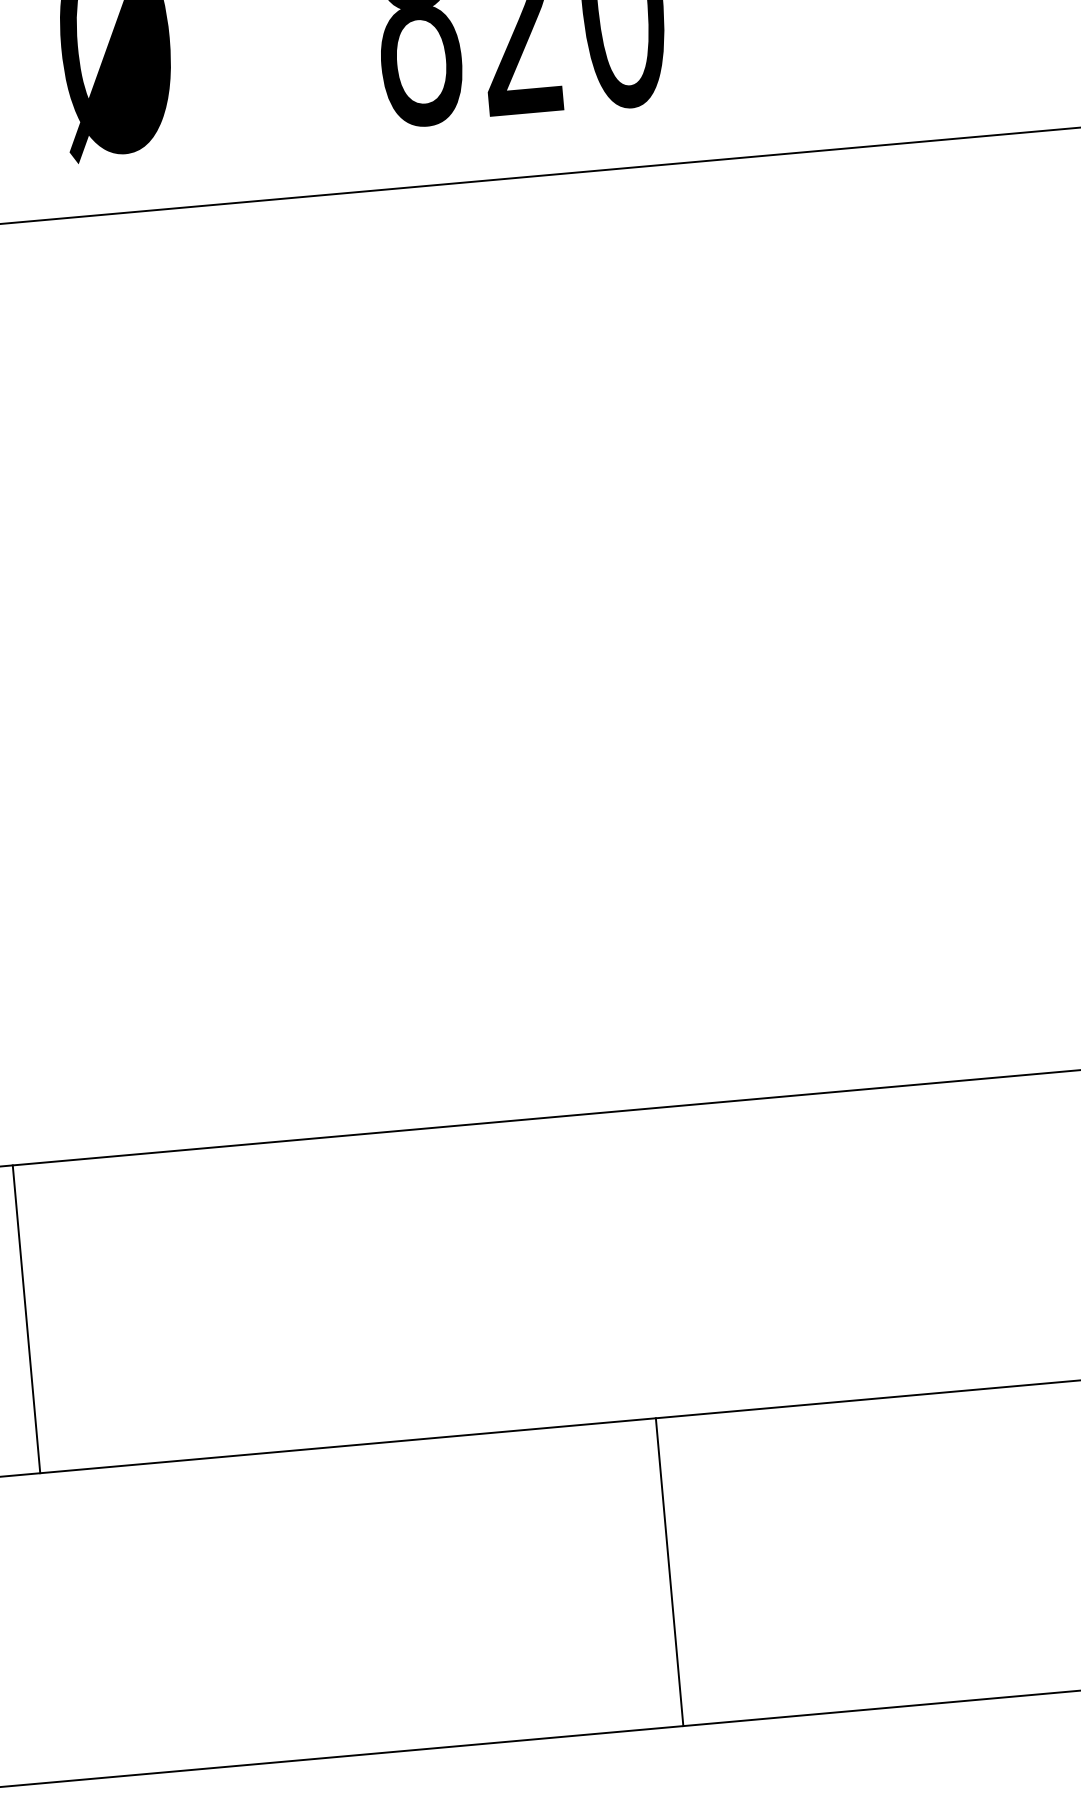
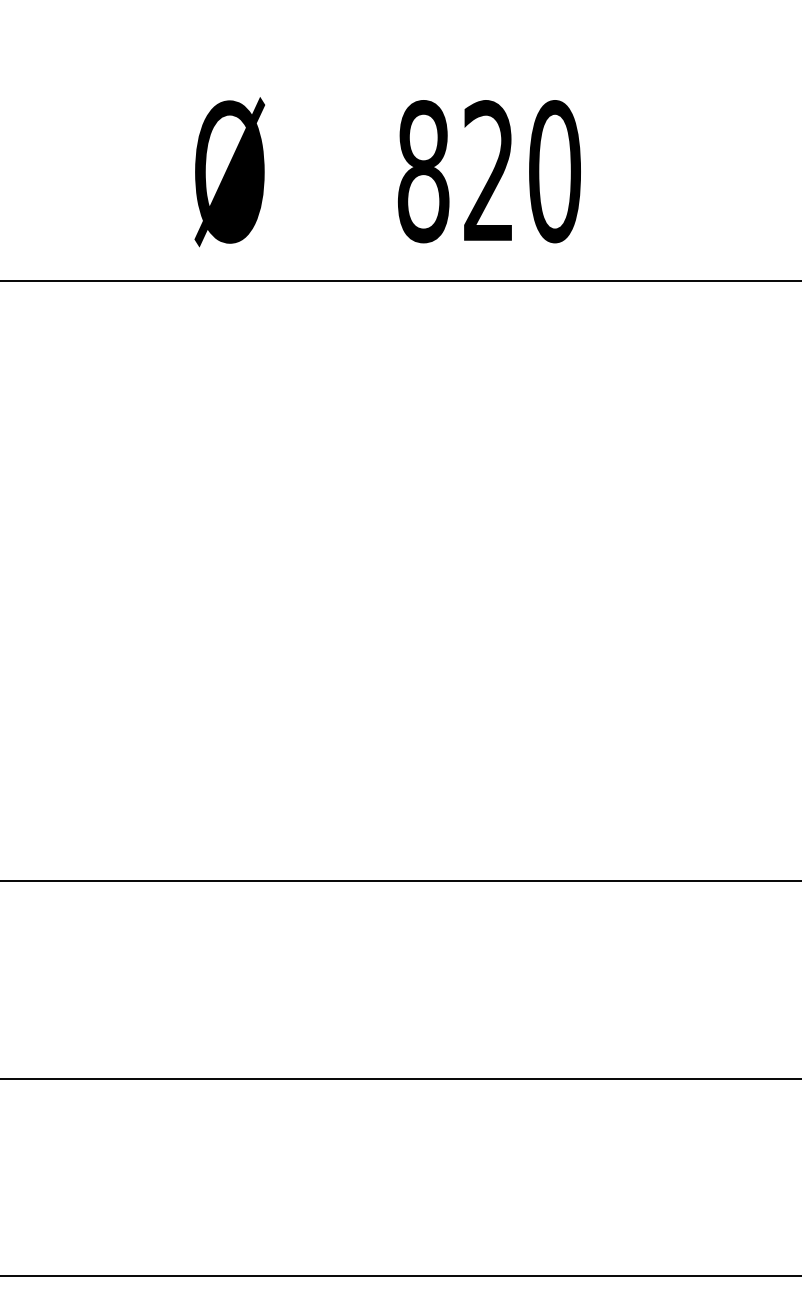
line: (26, 1318) -> (100, 979), removed
line: (669, 1572) -> (495, 1177), removed

